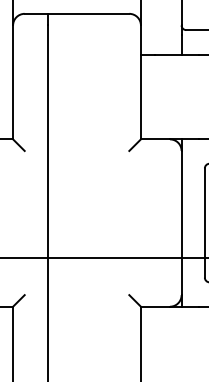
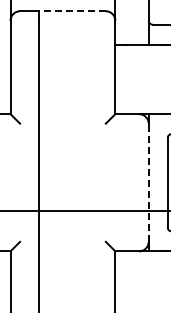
line: (87, 14) -> (71, 11), solid -> dashed
line: (181, 222) -> (148, 182), solid -> dashed

